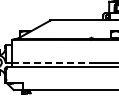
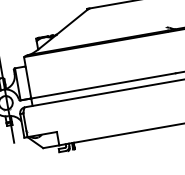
line: (51, 62) -> (103, 85), dashed -> solid

